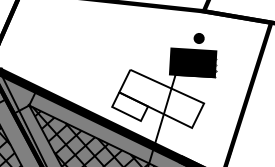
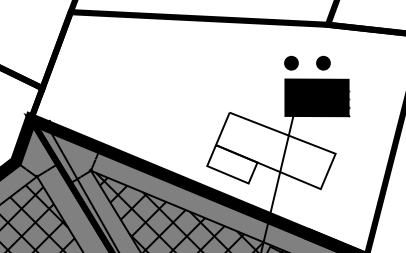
part: (176, 36) -> (291, 62), added

